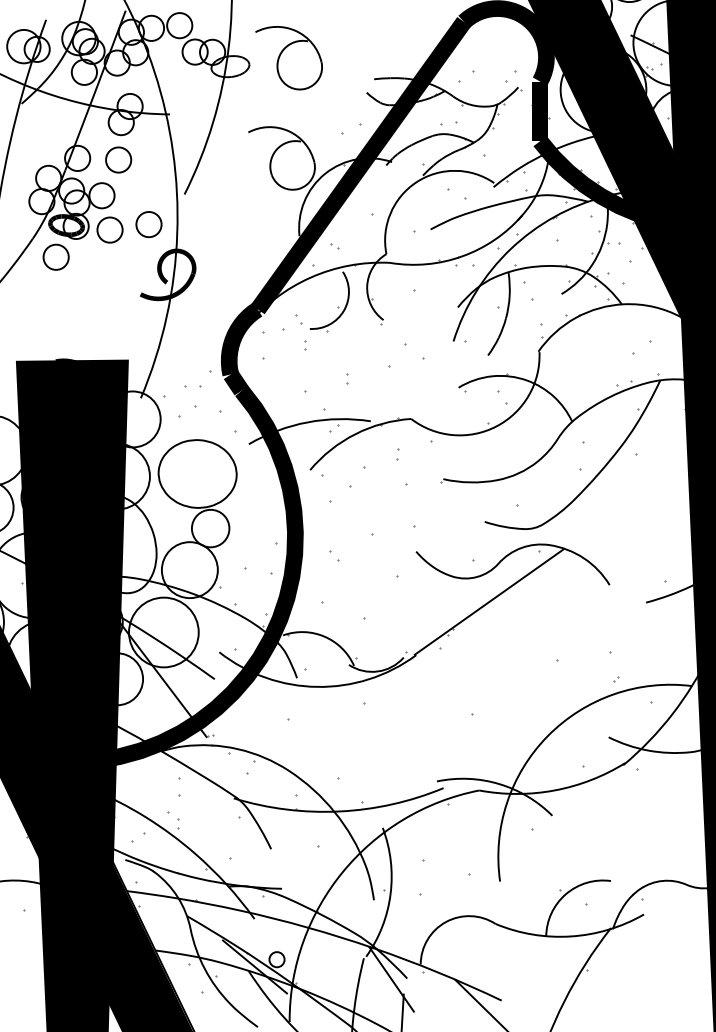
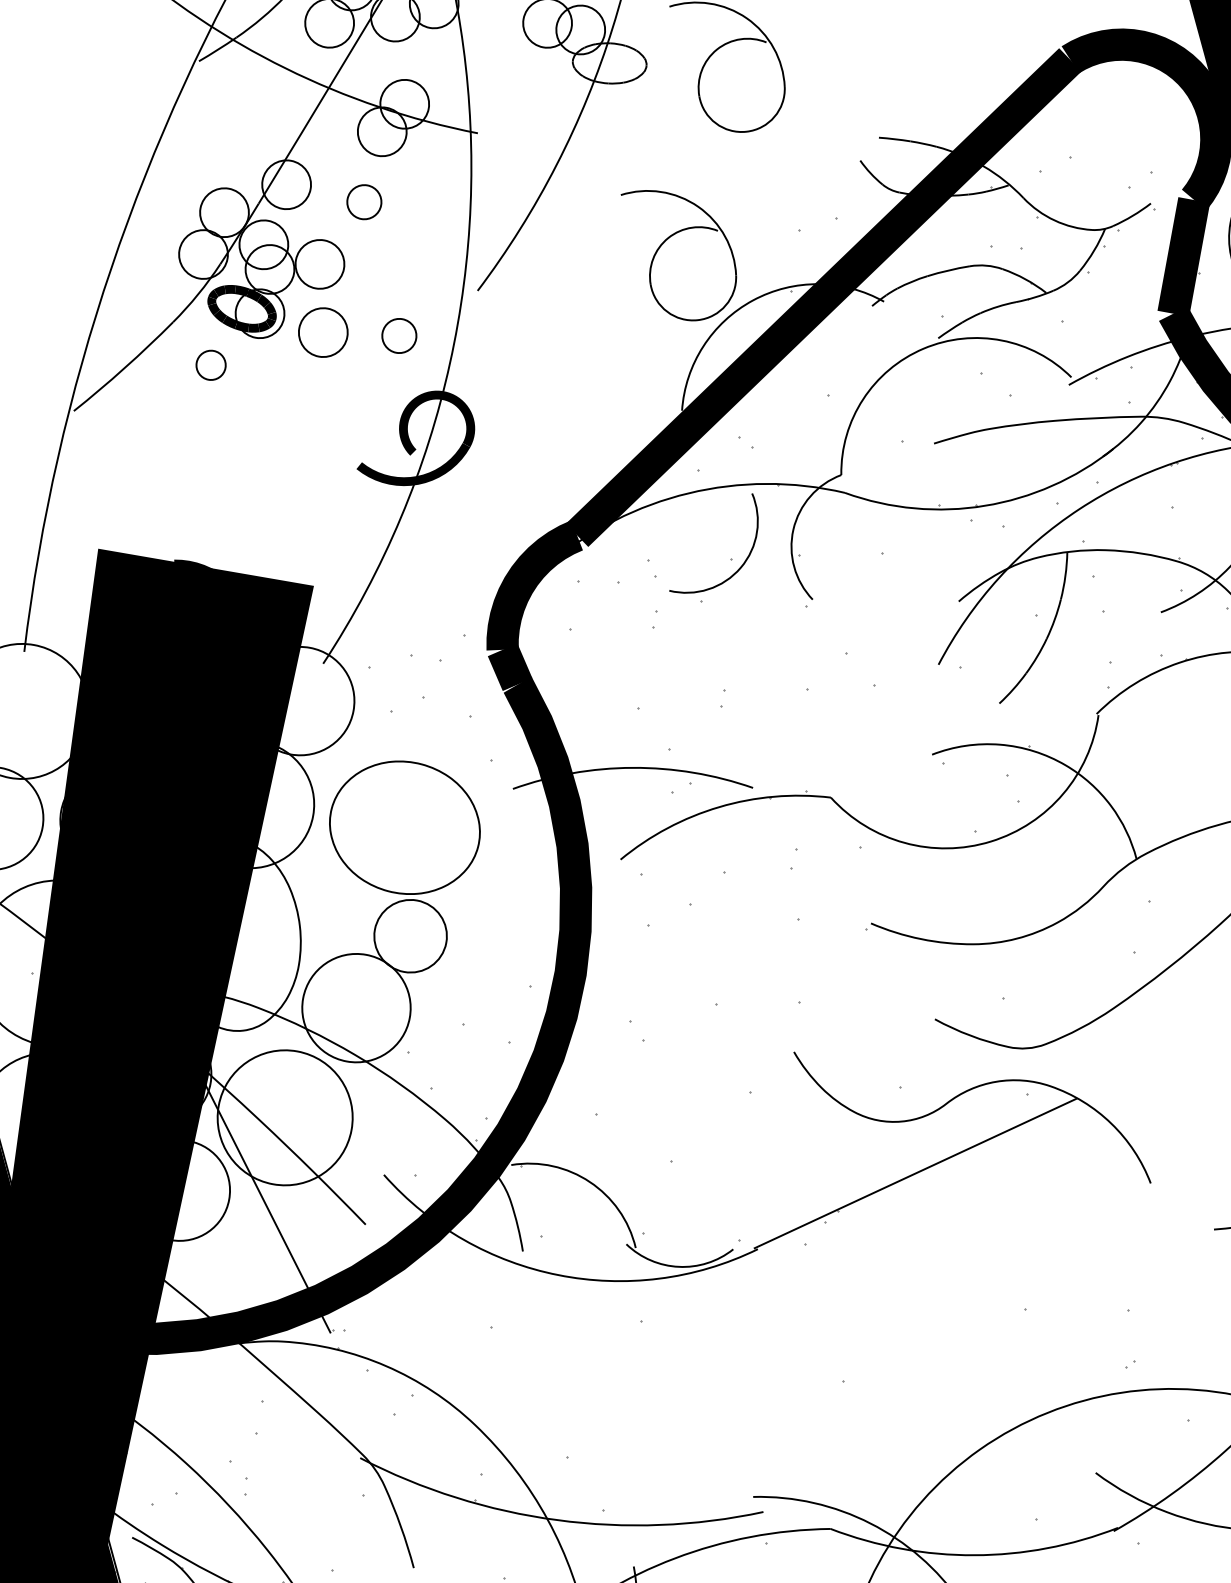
circle: (118, 159) -> (364, 201), size x0.7
circle: (148, 224) -> (398, 335), size x0.7
circle: (55, 256) -> (210, 363), size x0.6

